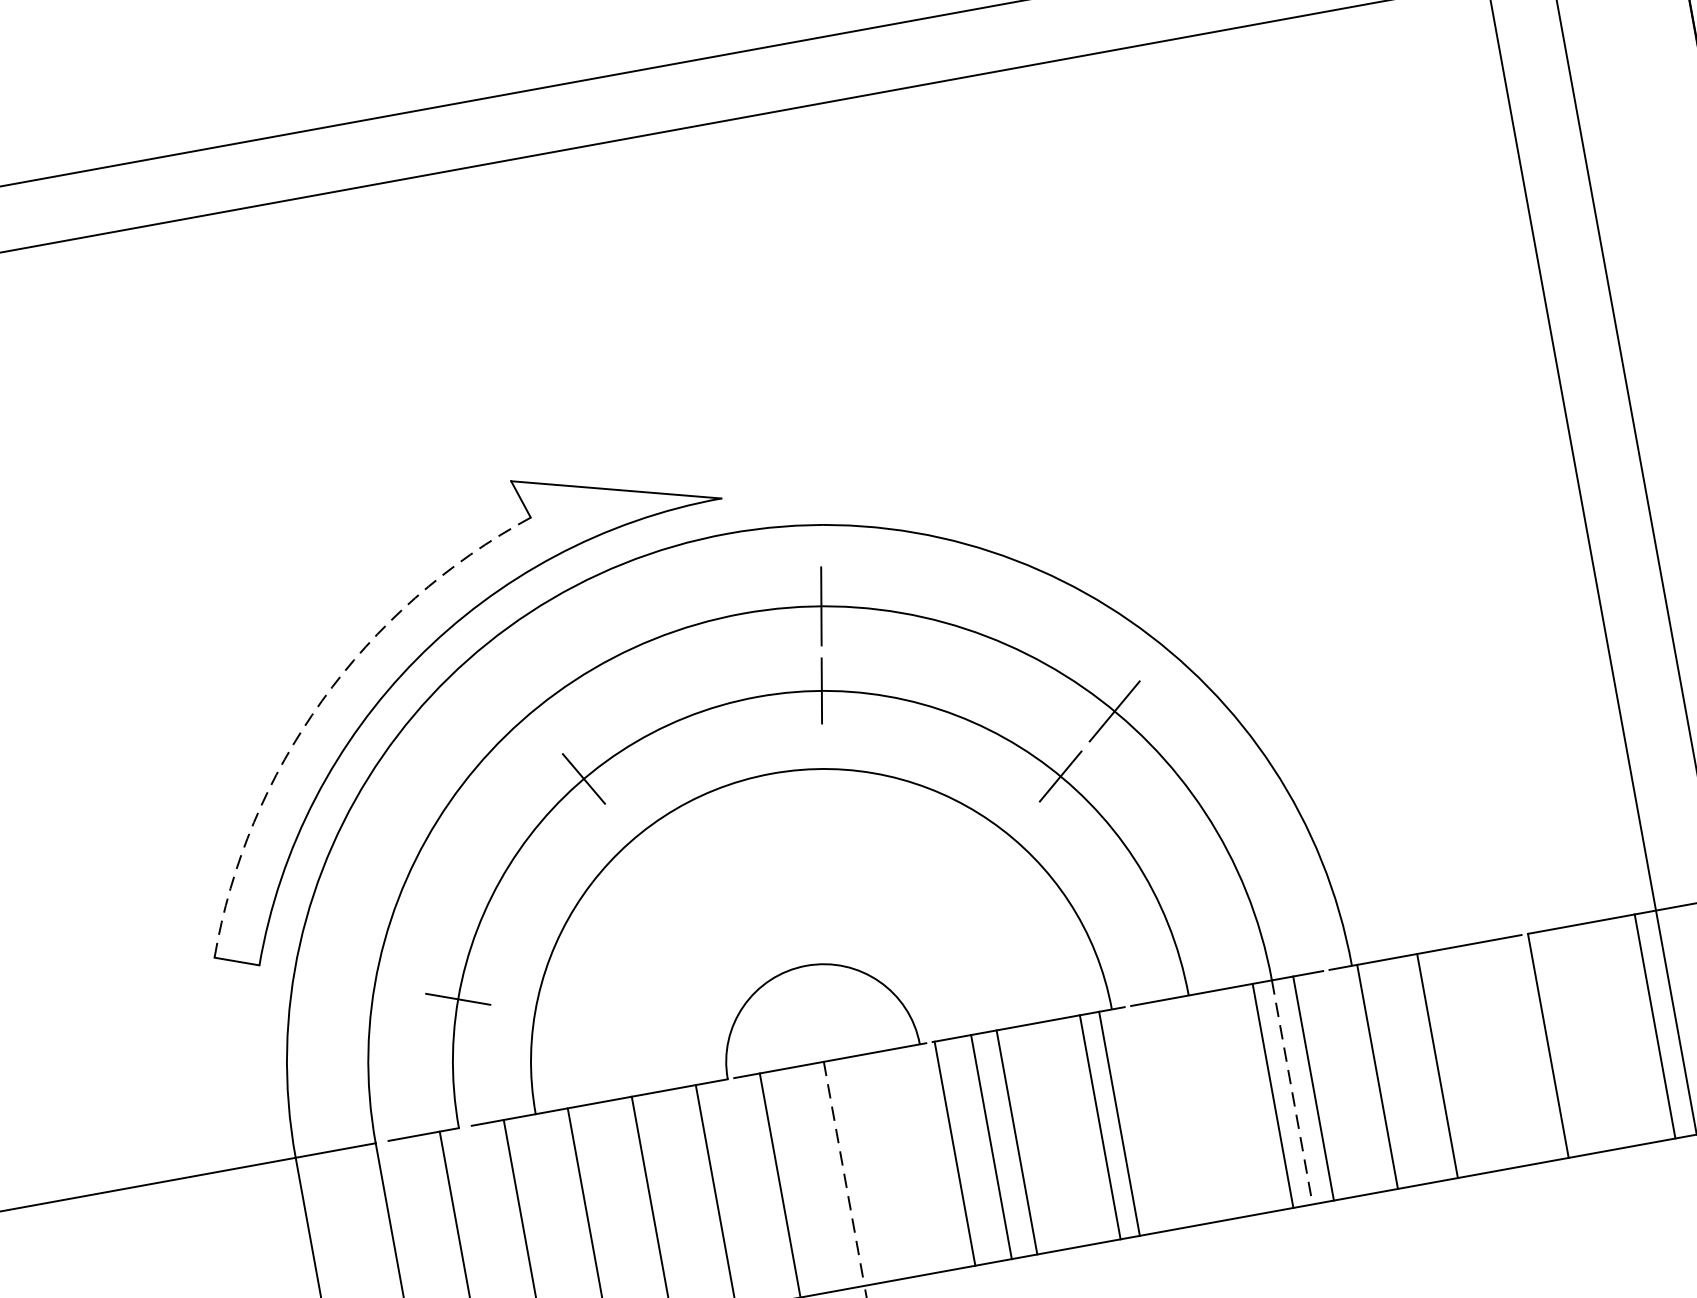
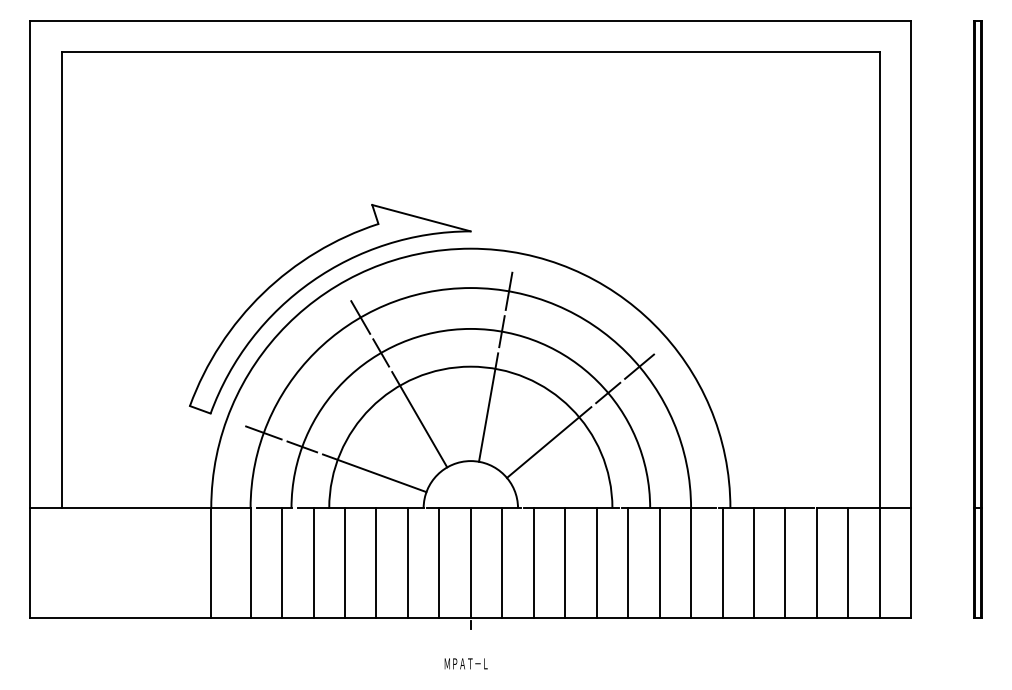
arc: (322, 701) -> (263, 293), dashed -> solid
line: (528, 714) -> (360, 317), added
line: (822, 850) -> (488, 407), added
line: (957, 899) -> (548, 442), added
line: (686, 900) -> (419, 419), added
line: (373, 984) -> (263, 432), added
line: (614, 1026) -> (374, 473), added
line: (1655, 1026) -> (848, 563), moved
line: (1437, 1066) -> (785, 563), moved
line: (1378, 1077) -> (754, 563), moved
line: (1313, 1088) -> (722, 563), moved
line: (1293, 1092) -> (691, 563), dashed -> solid
line: (1272, 1096) -> (659, 563), moved
line: (1120, 1124) -> (628, 563), moved
line: (1016, 1142) -> (533, 563), moved
line: (992, 1147) -> (565, 563), moved
line: (955, 1153) -> (502, 563), moved
line: (843, 1174) -> (470, 563), dashed -> solid

